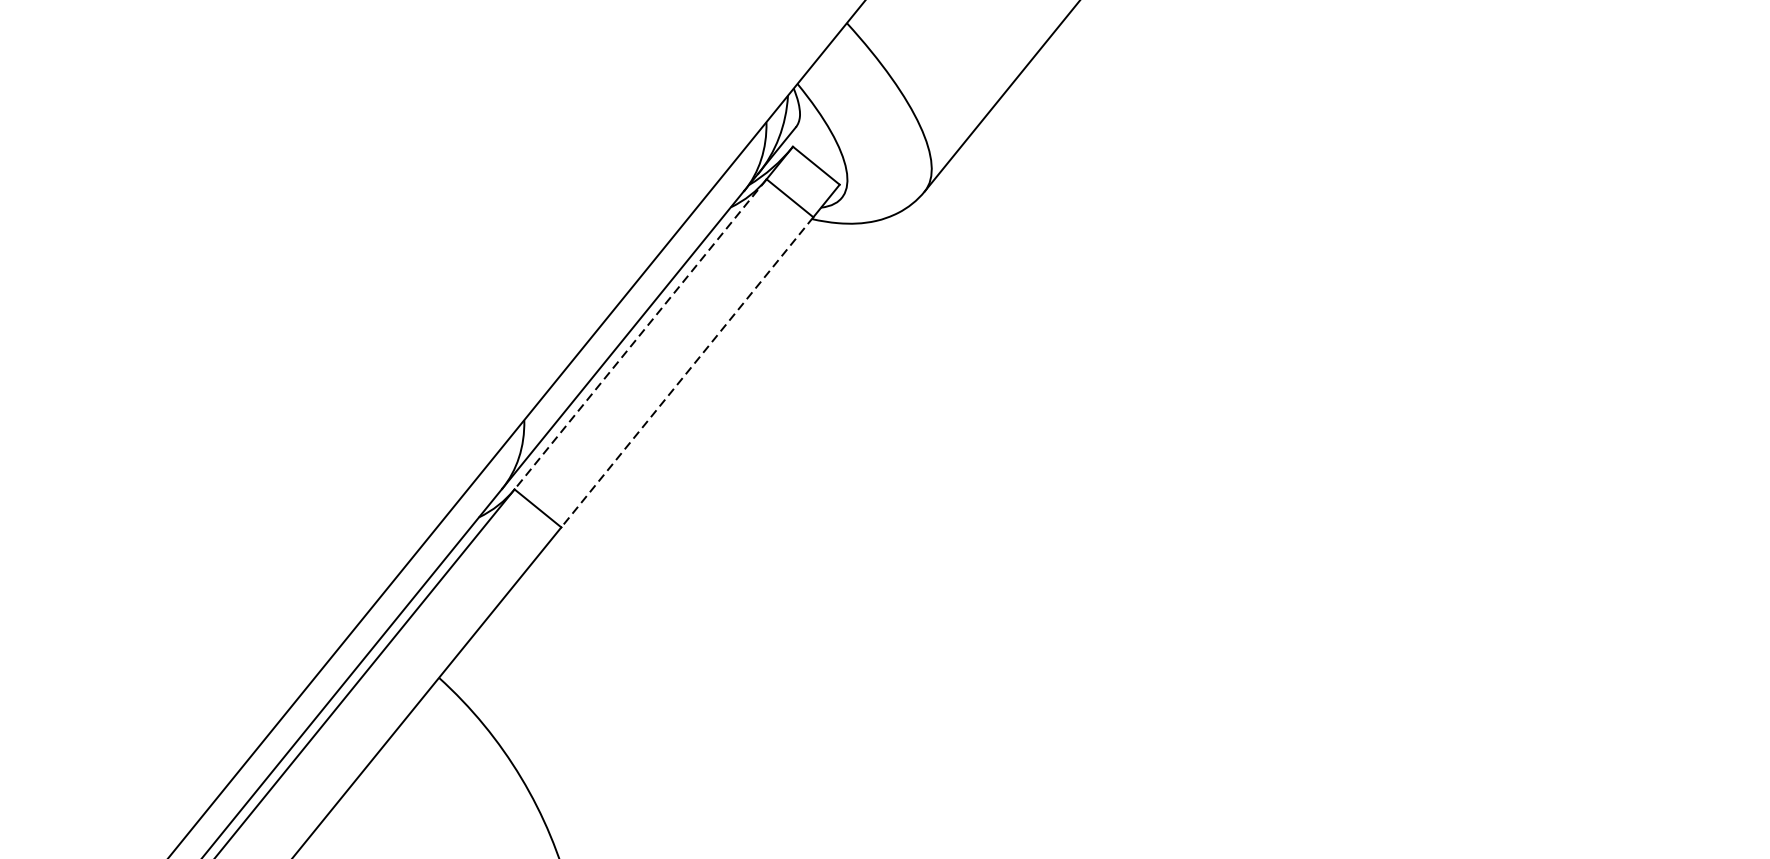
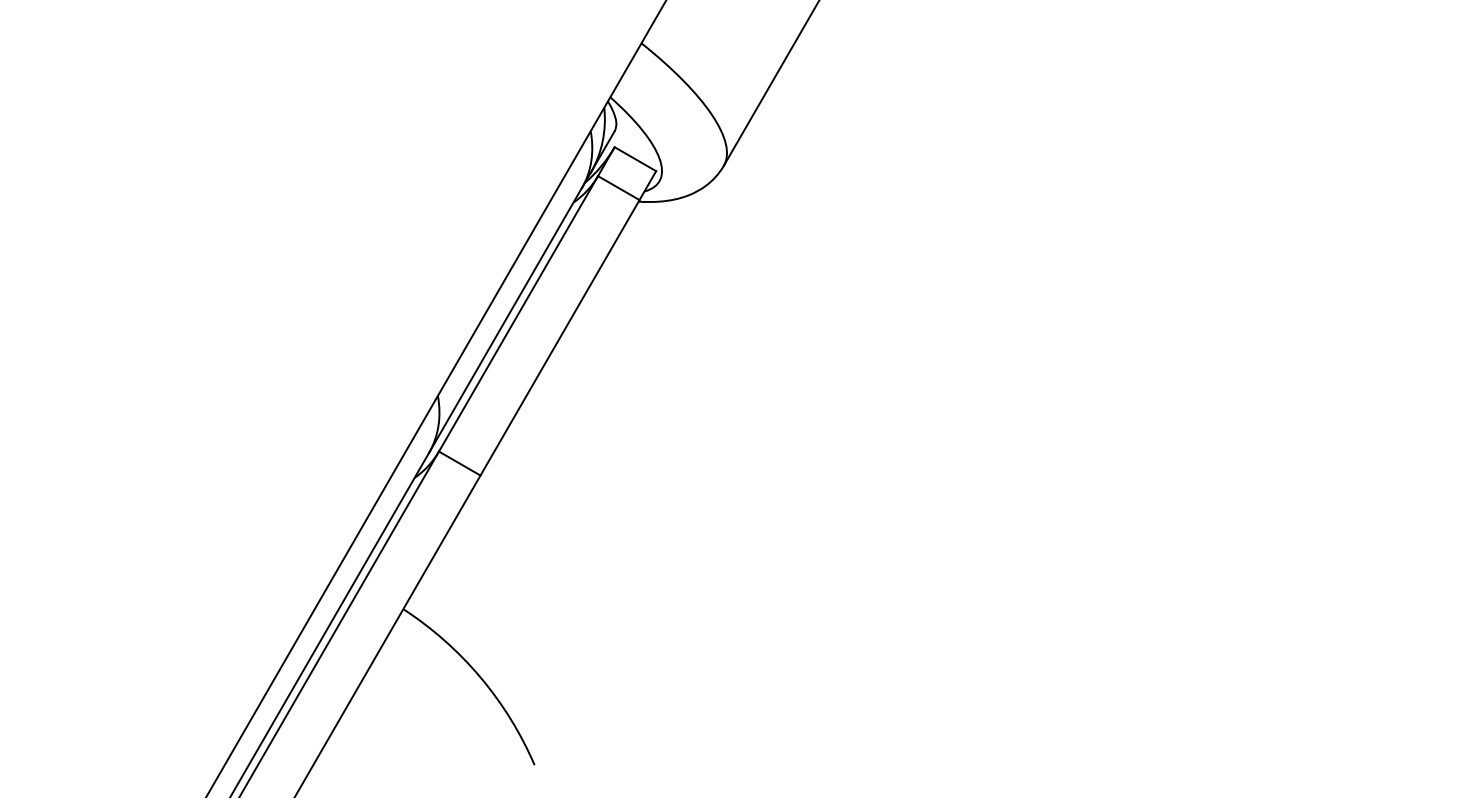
line: (640, 335) -> (518, 314), dashed -> solid
line: (686, 373) -> (559, 338), dashed -> solid

